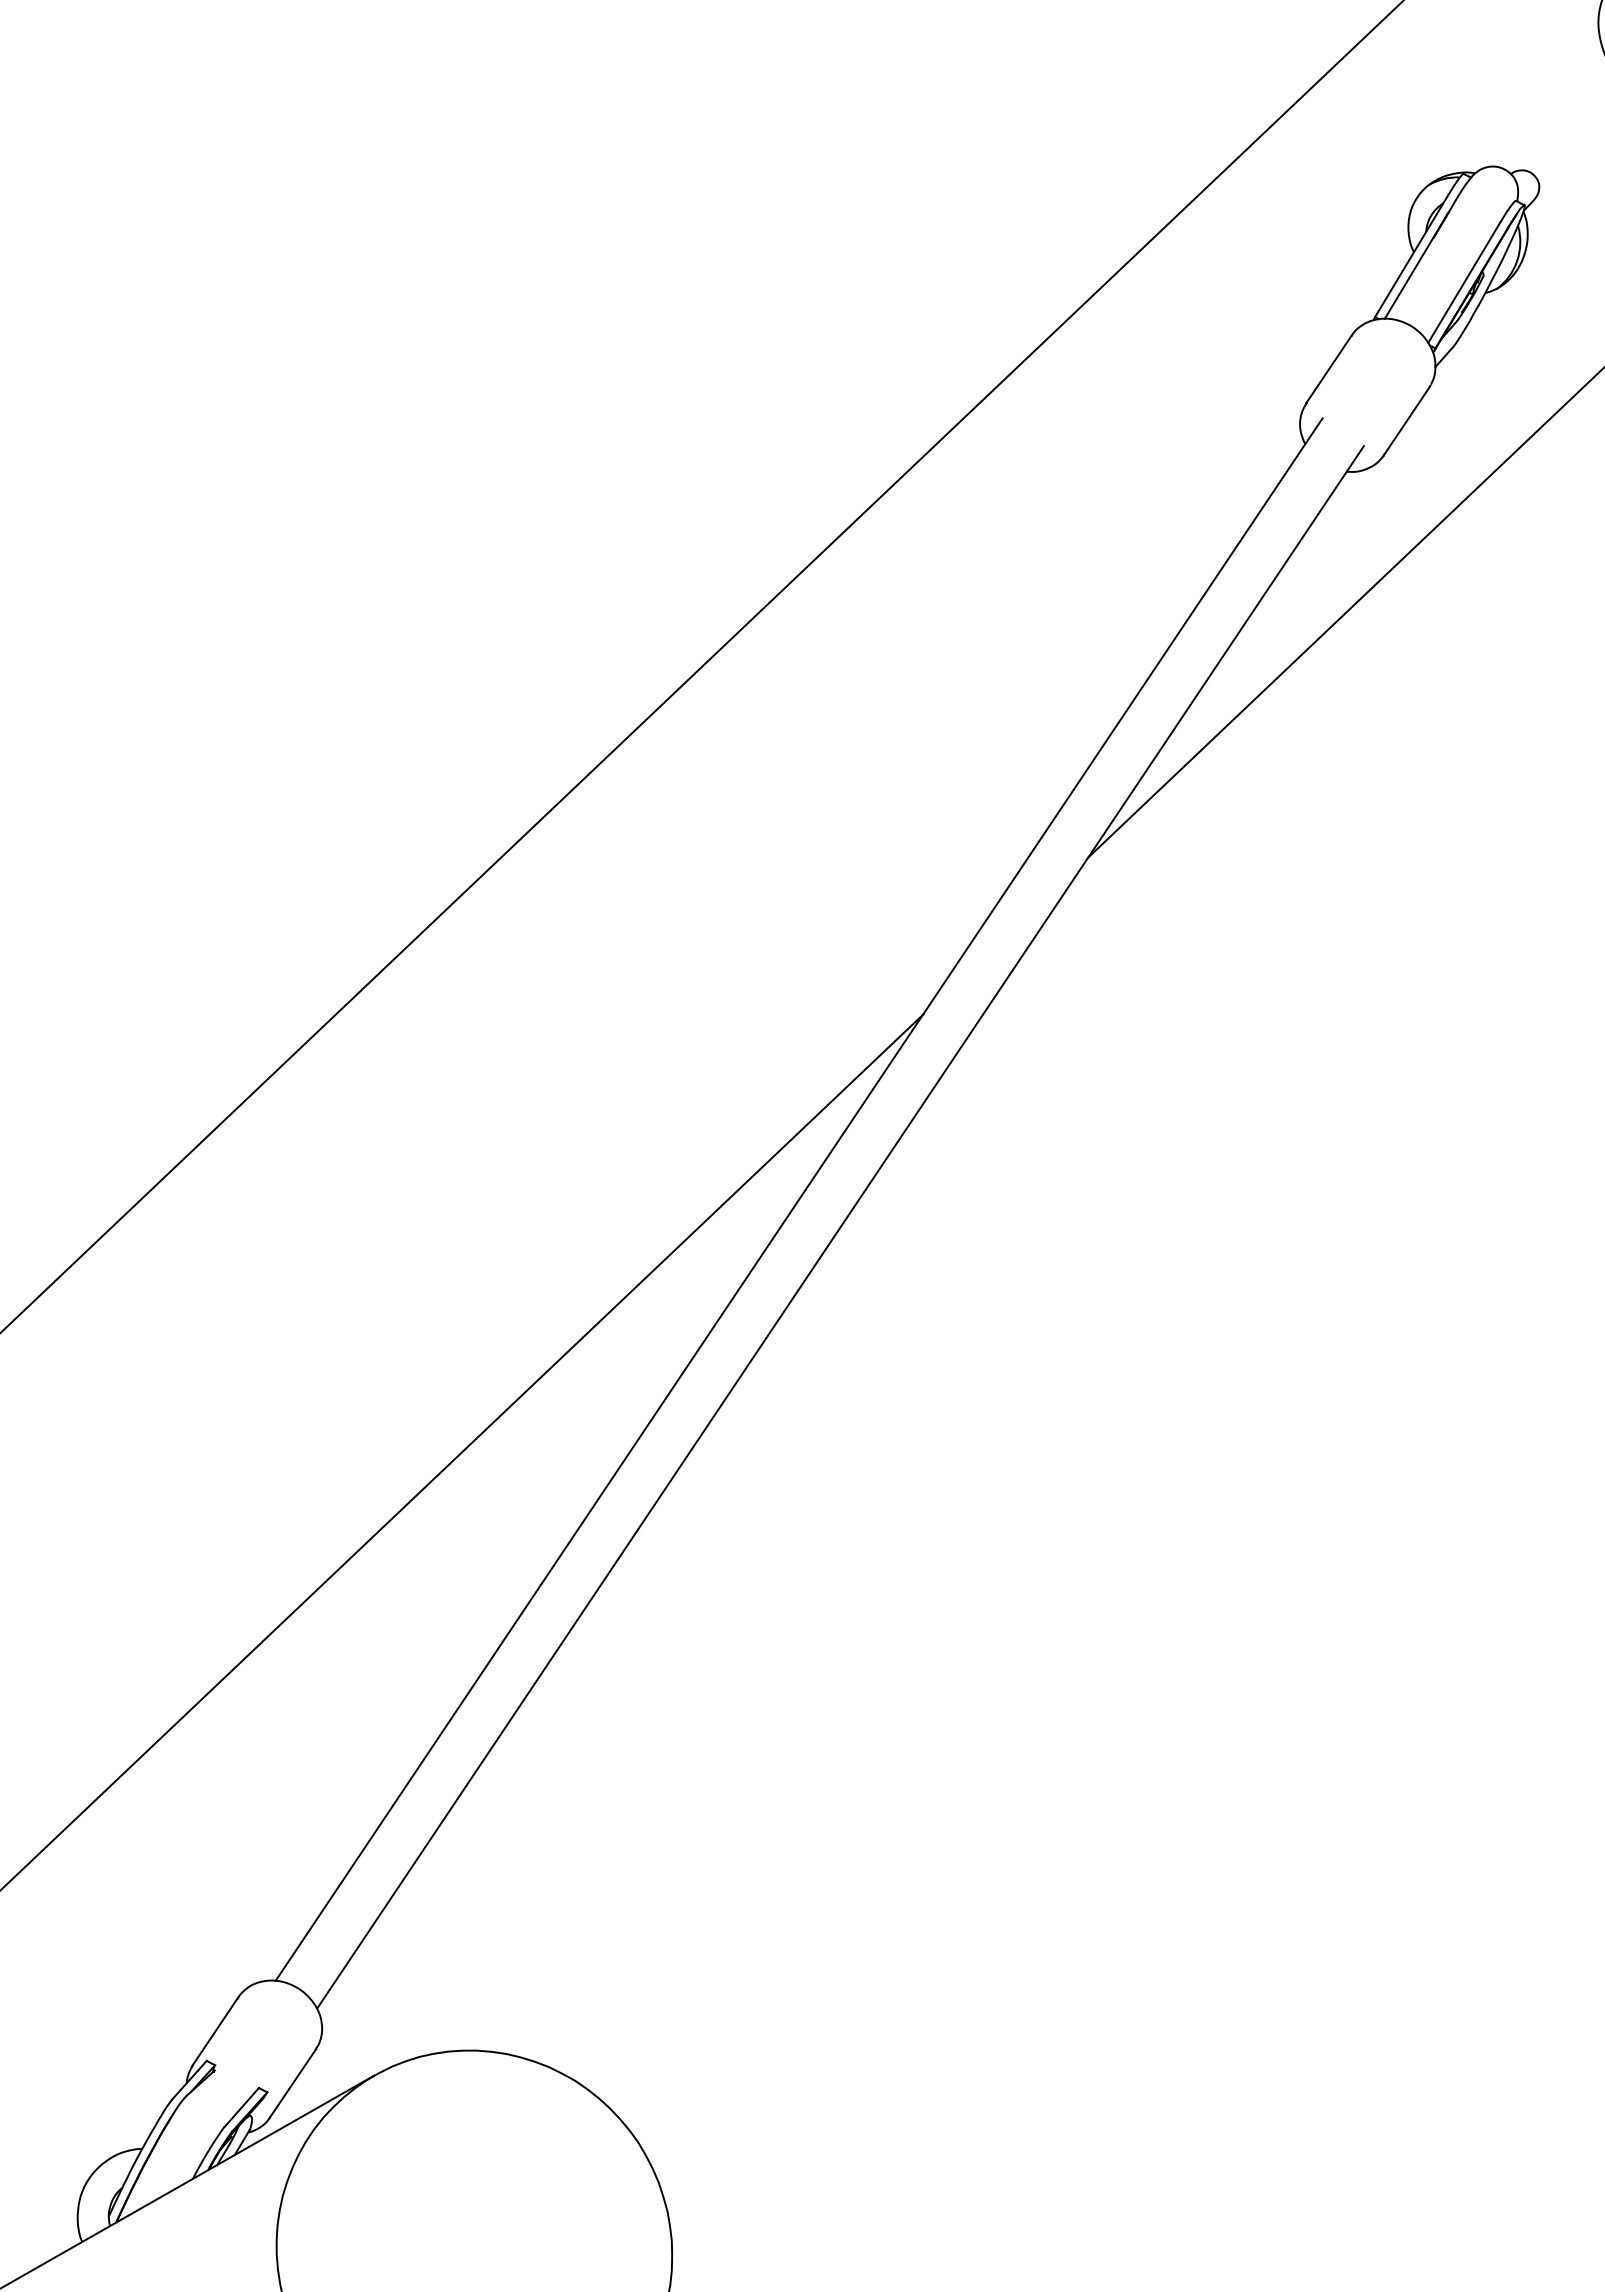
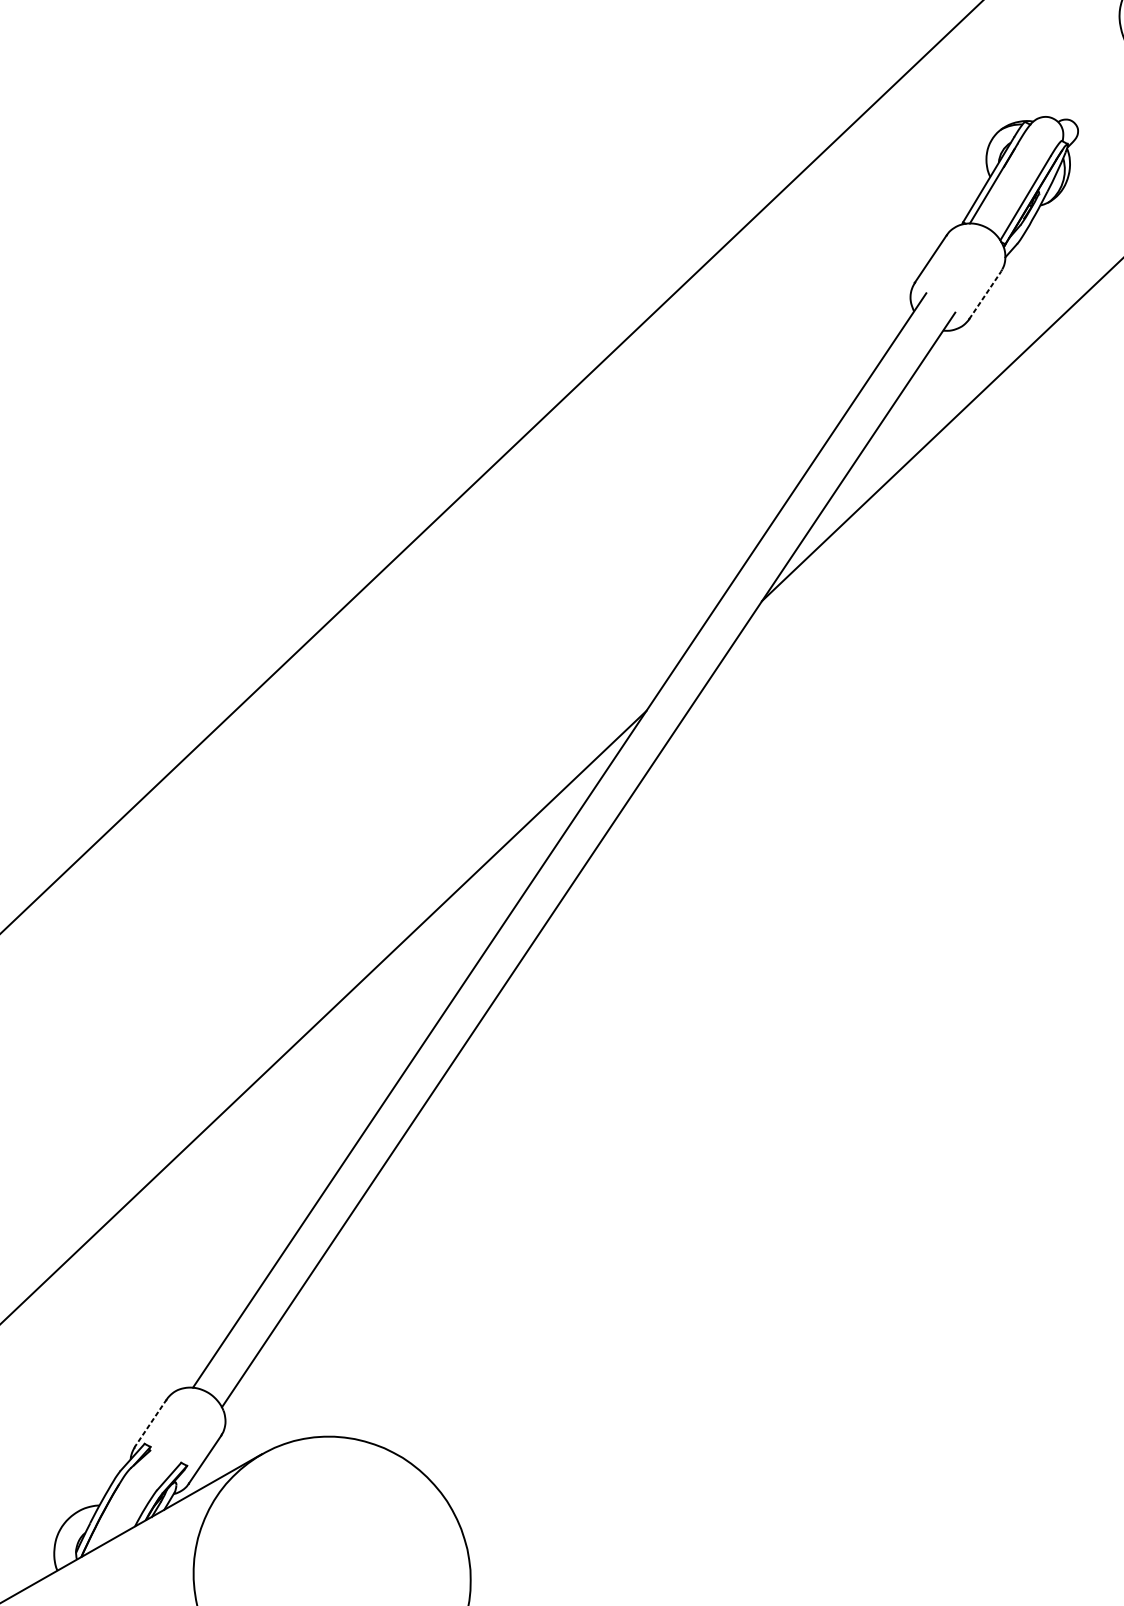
line: (1406, 420) -> (985, 294), solid -> dashed
line: (215, 2031) -> (150, 1423), solid -> dashed

